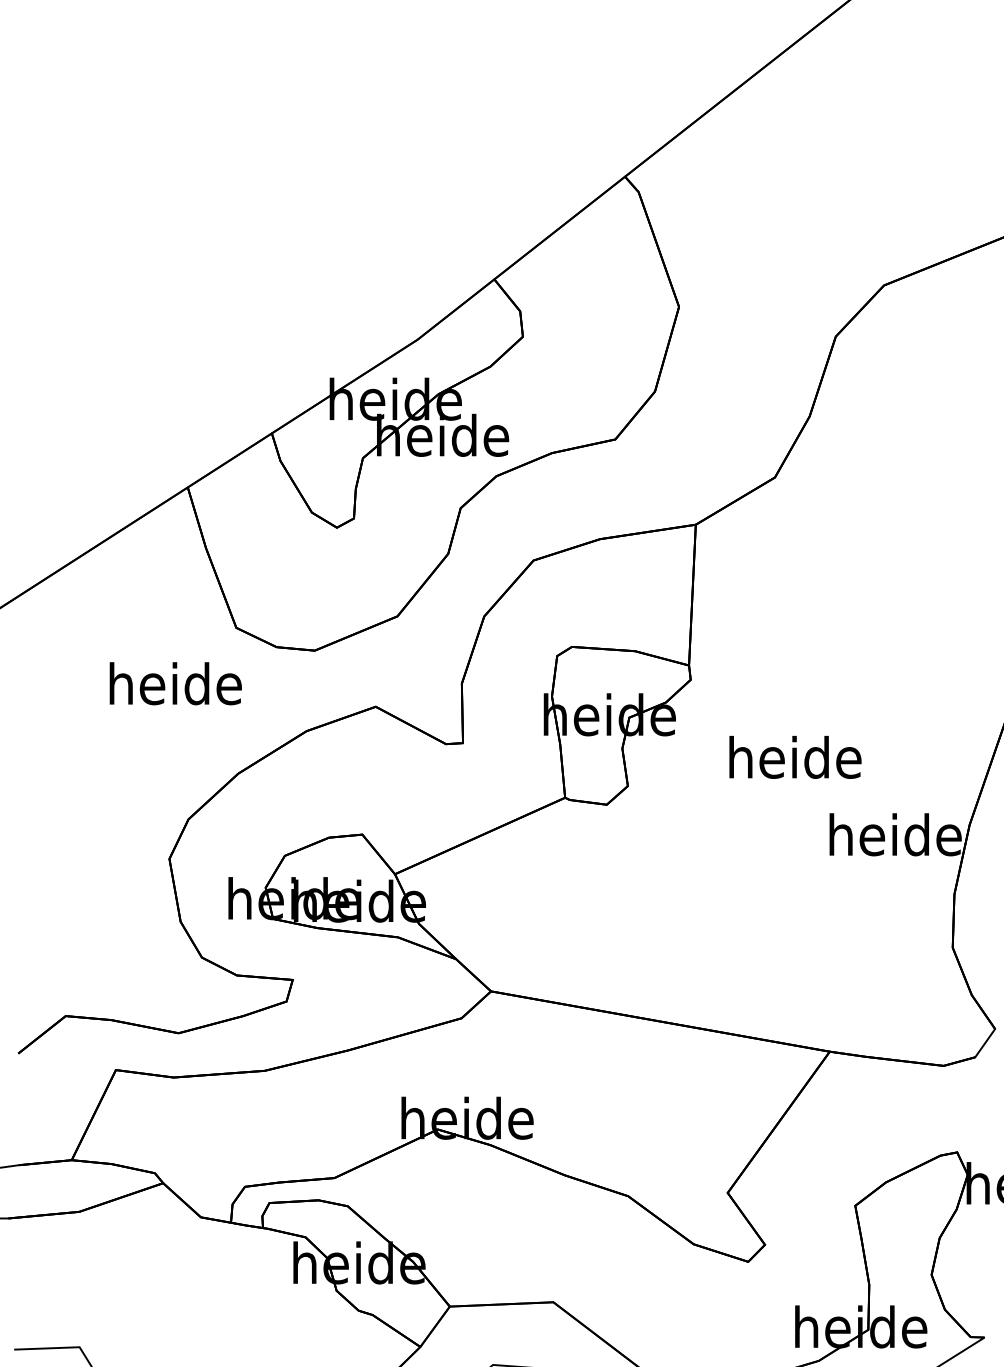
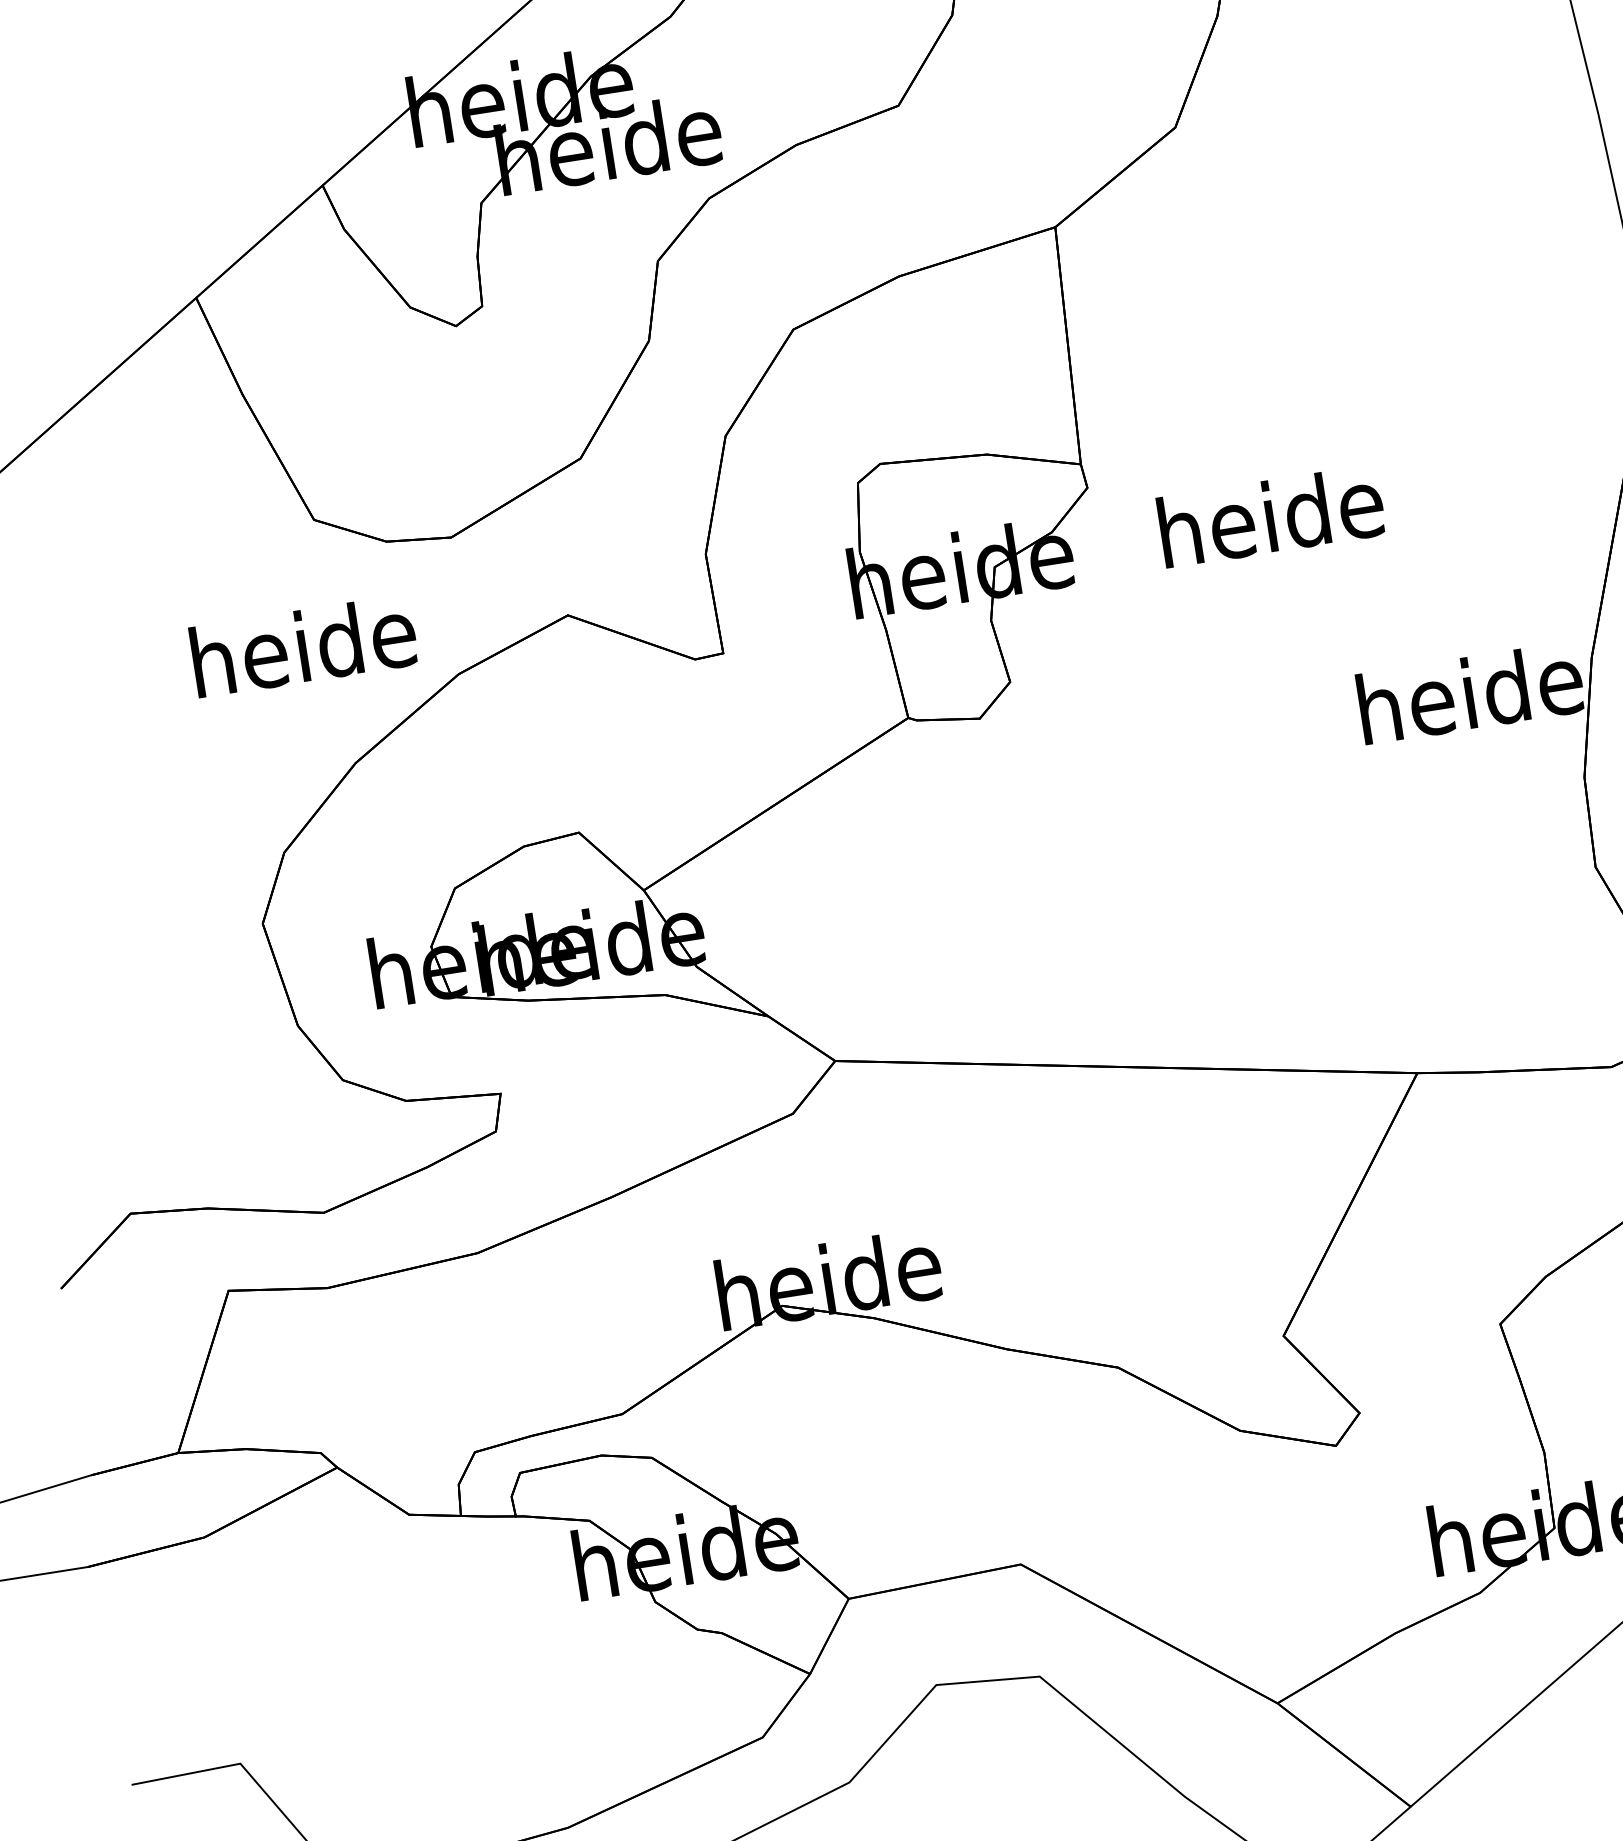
text: (175, 683) -> (303, 646), moved
text: (795, 757) -> (1271, 516), moved

